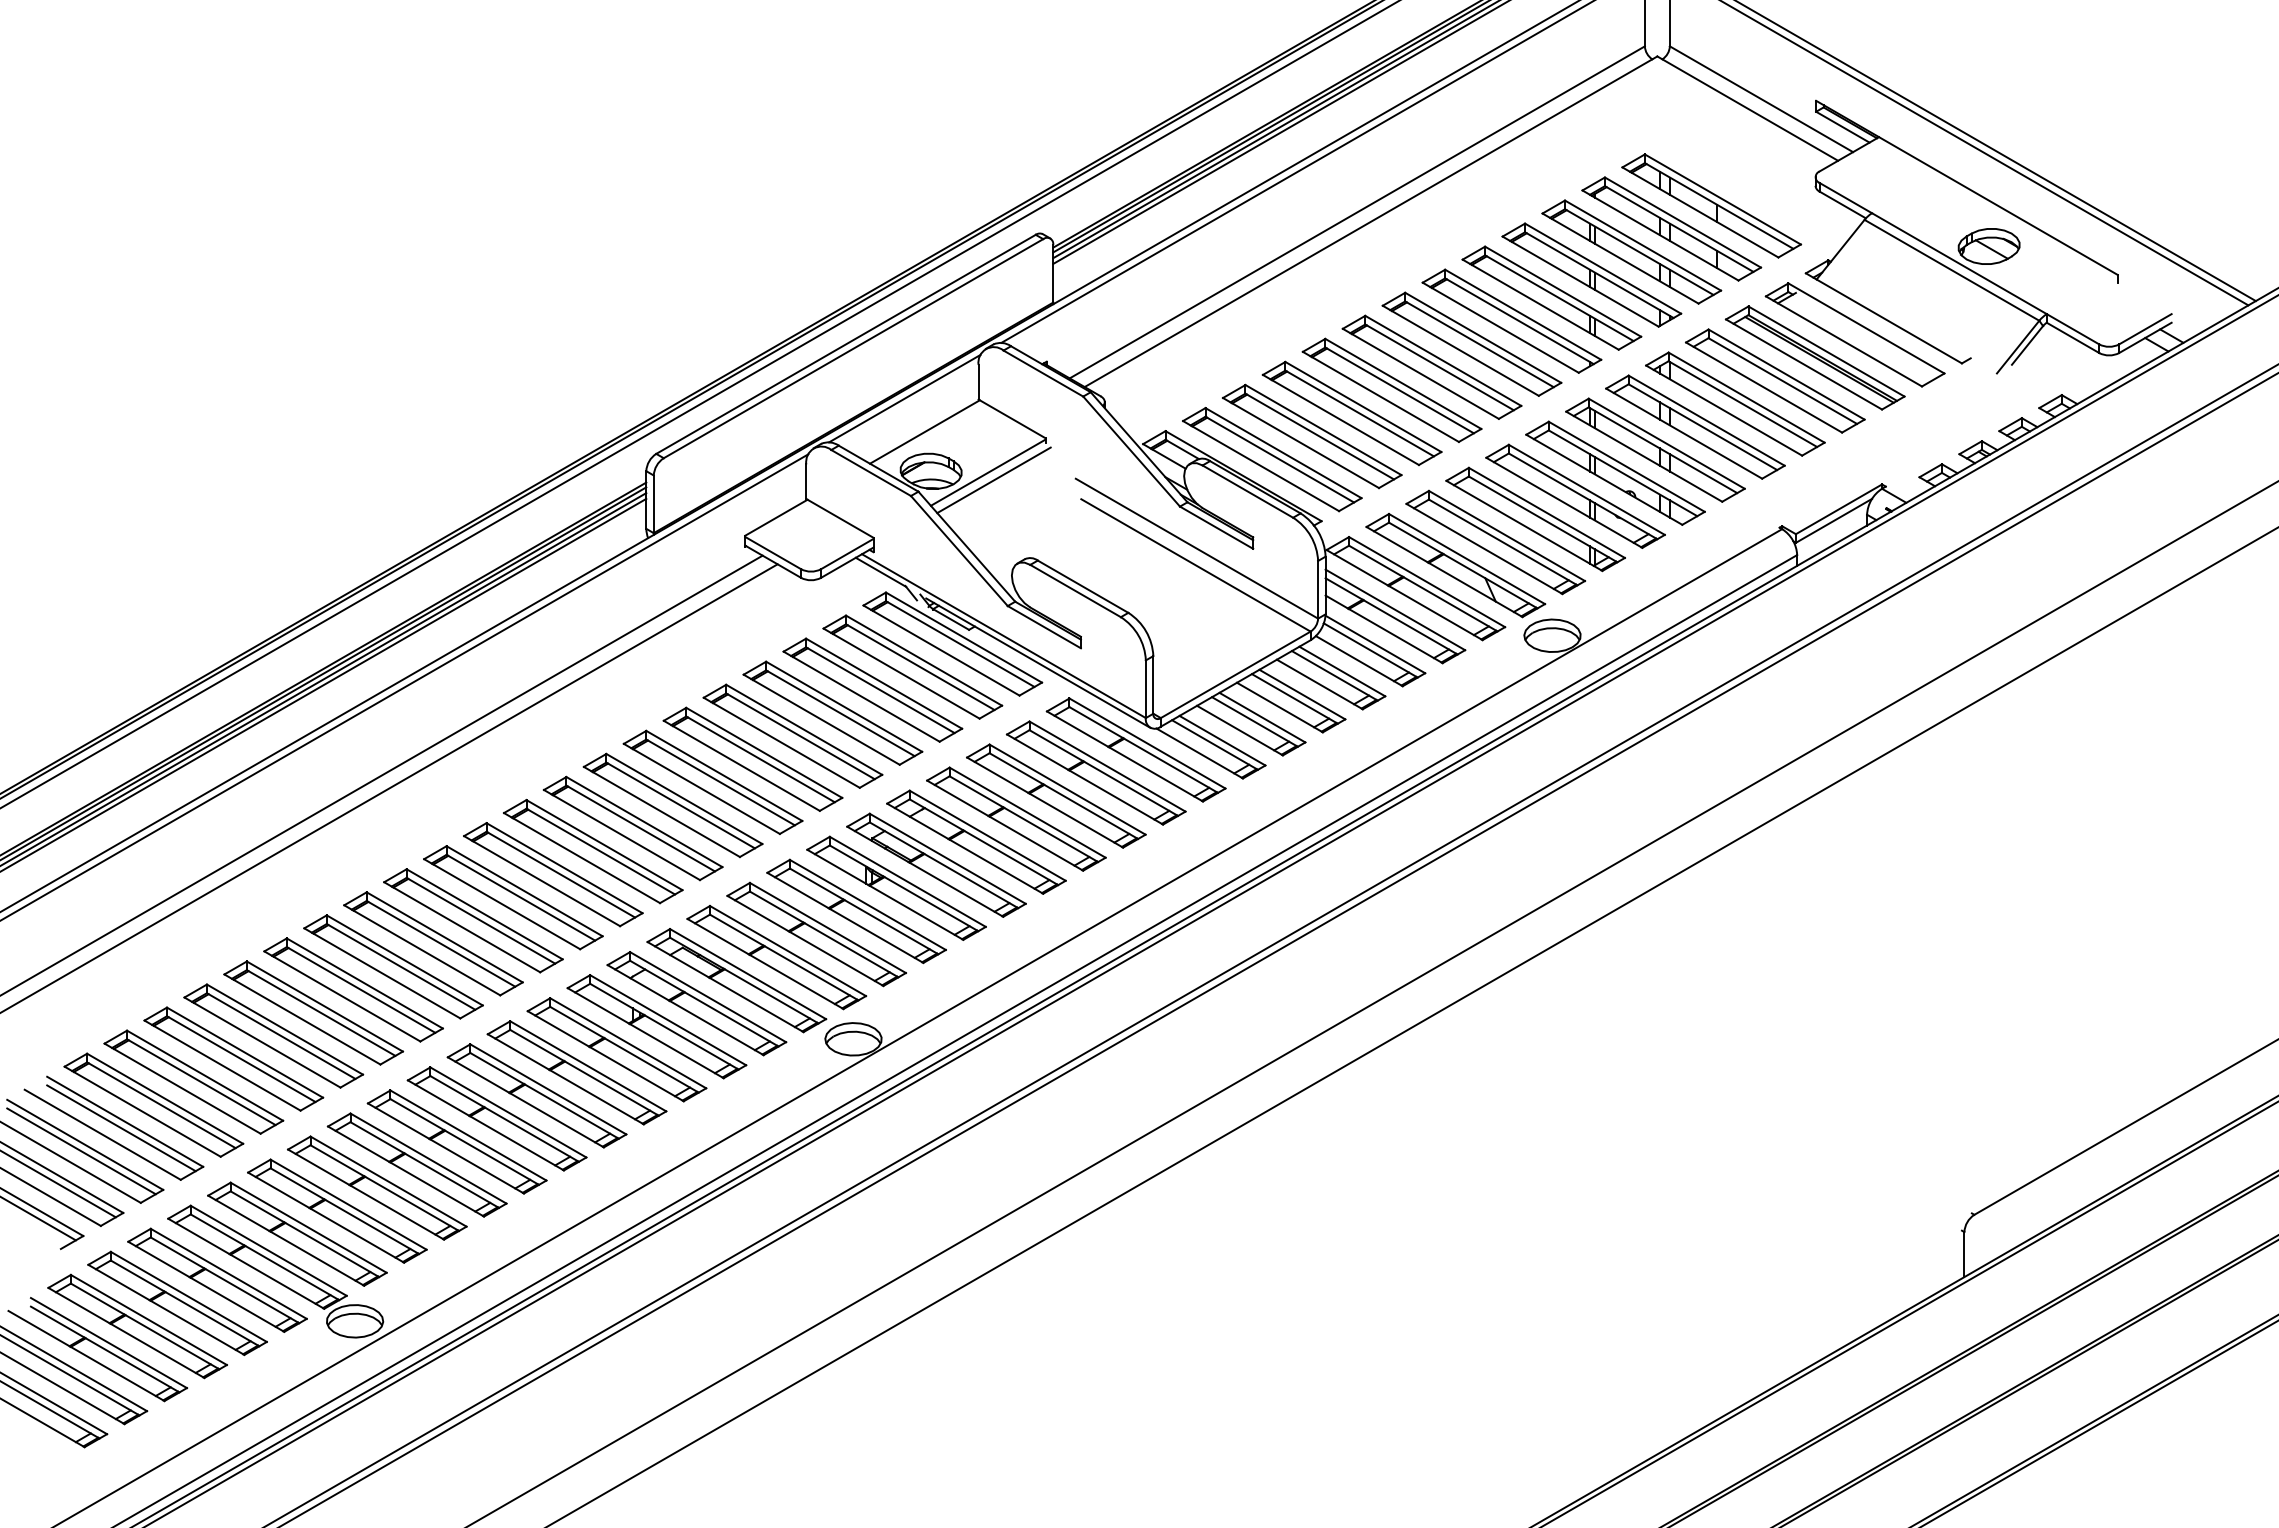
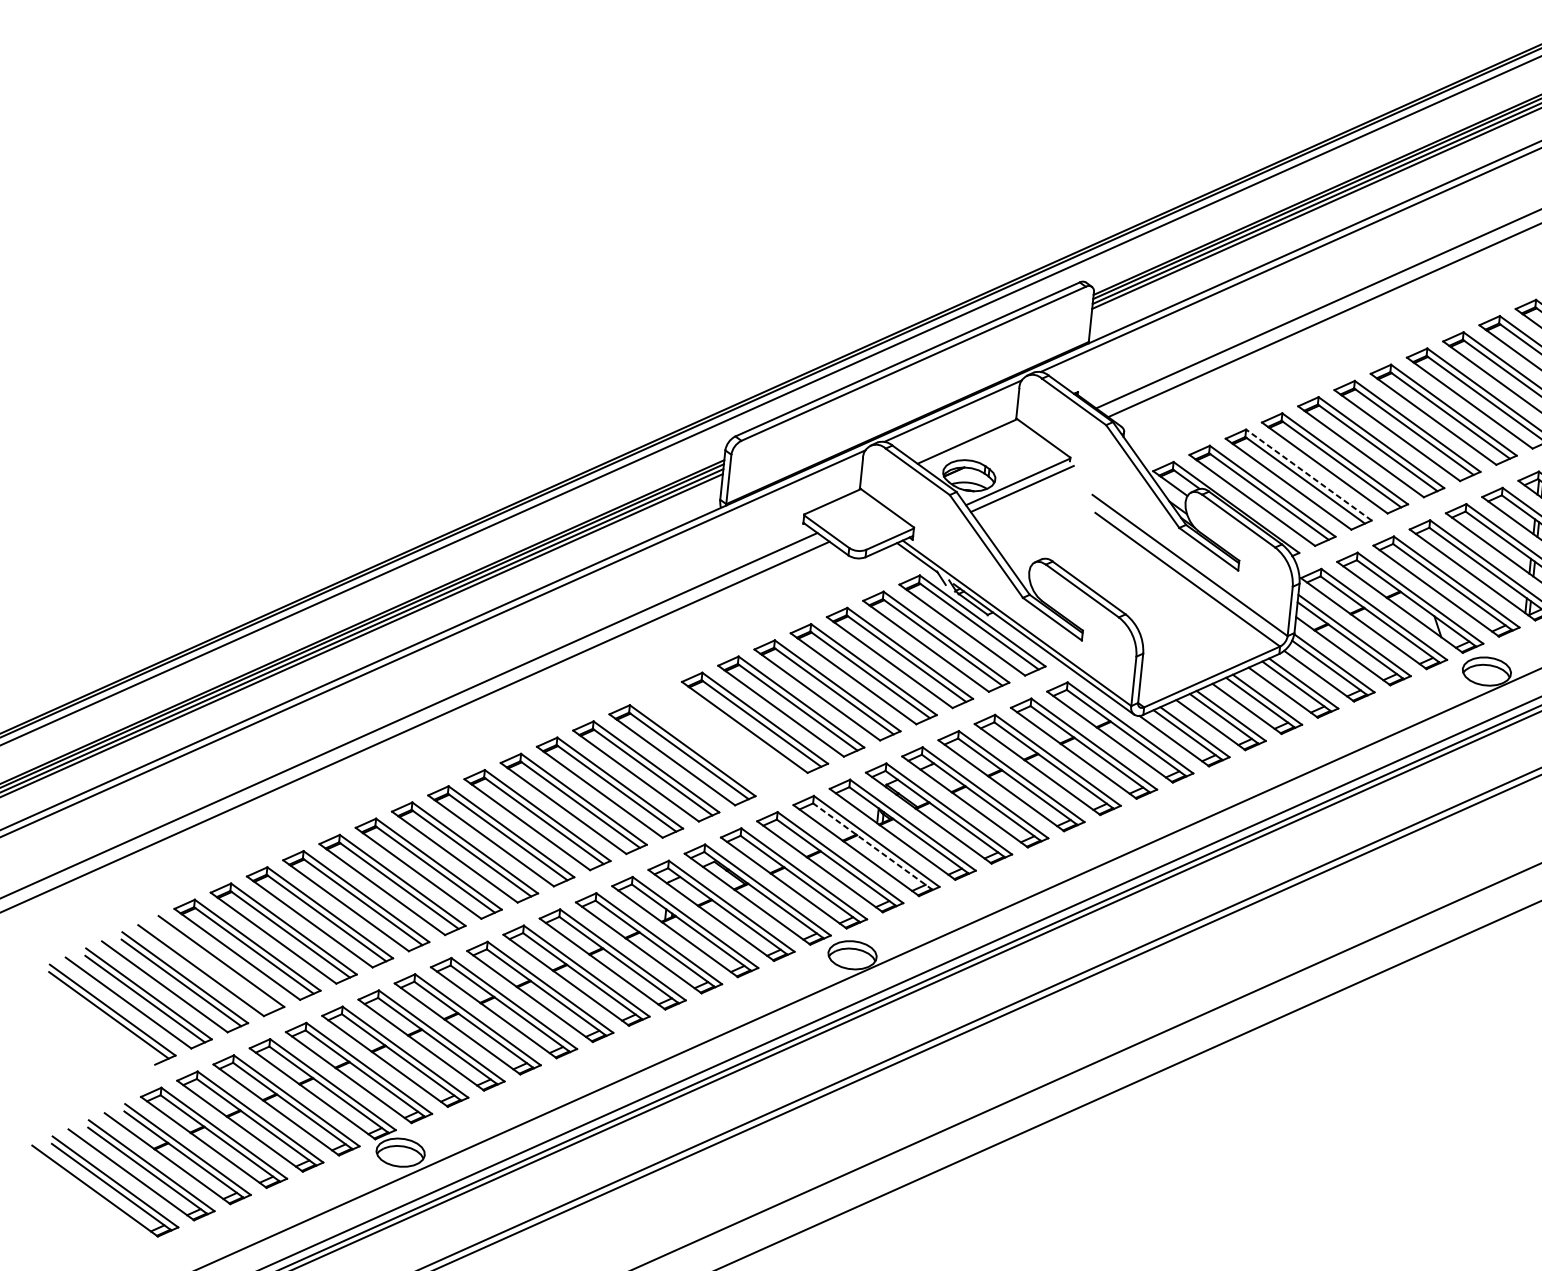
line: (1323, 429) -> (1309, 474), solid -> dashed
part: (672, 805) -> (718, 739), removed
line: (864, 911) -> (873, 846), solid -> dashed
line: (121, 1128) -> (217, 966), removed

